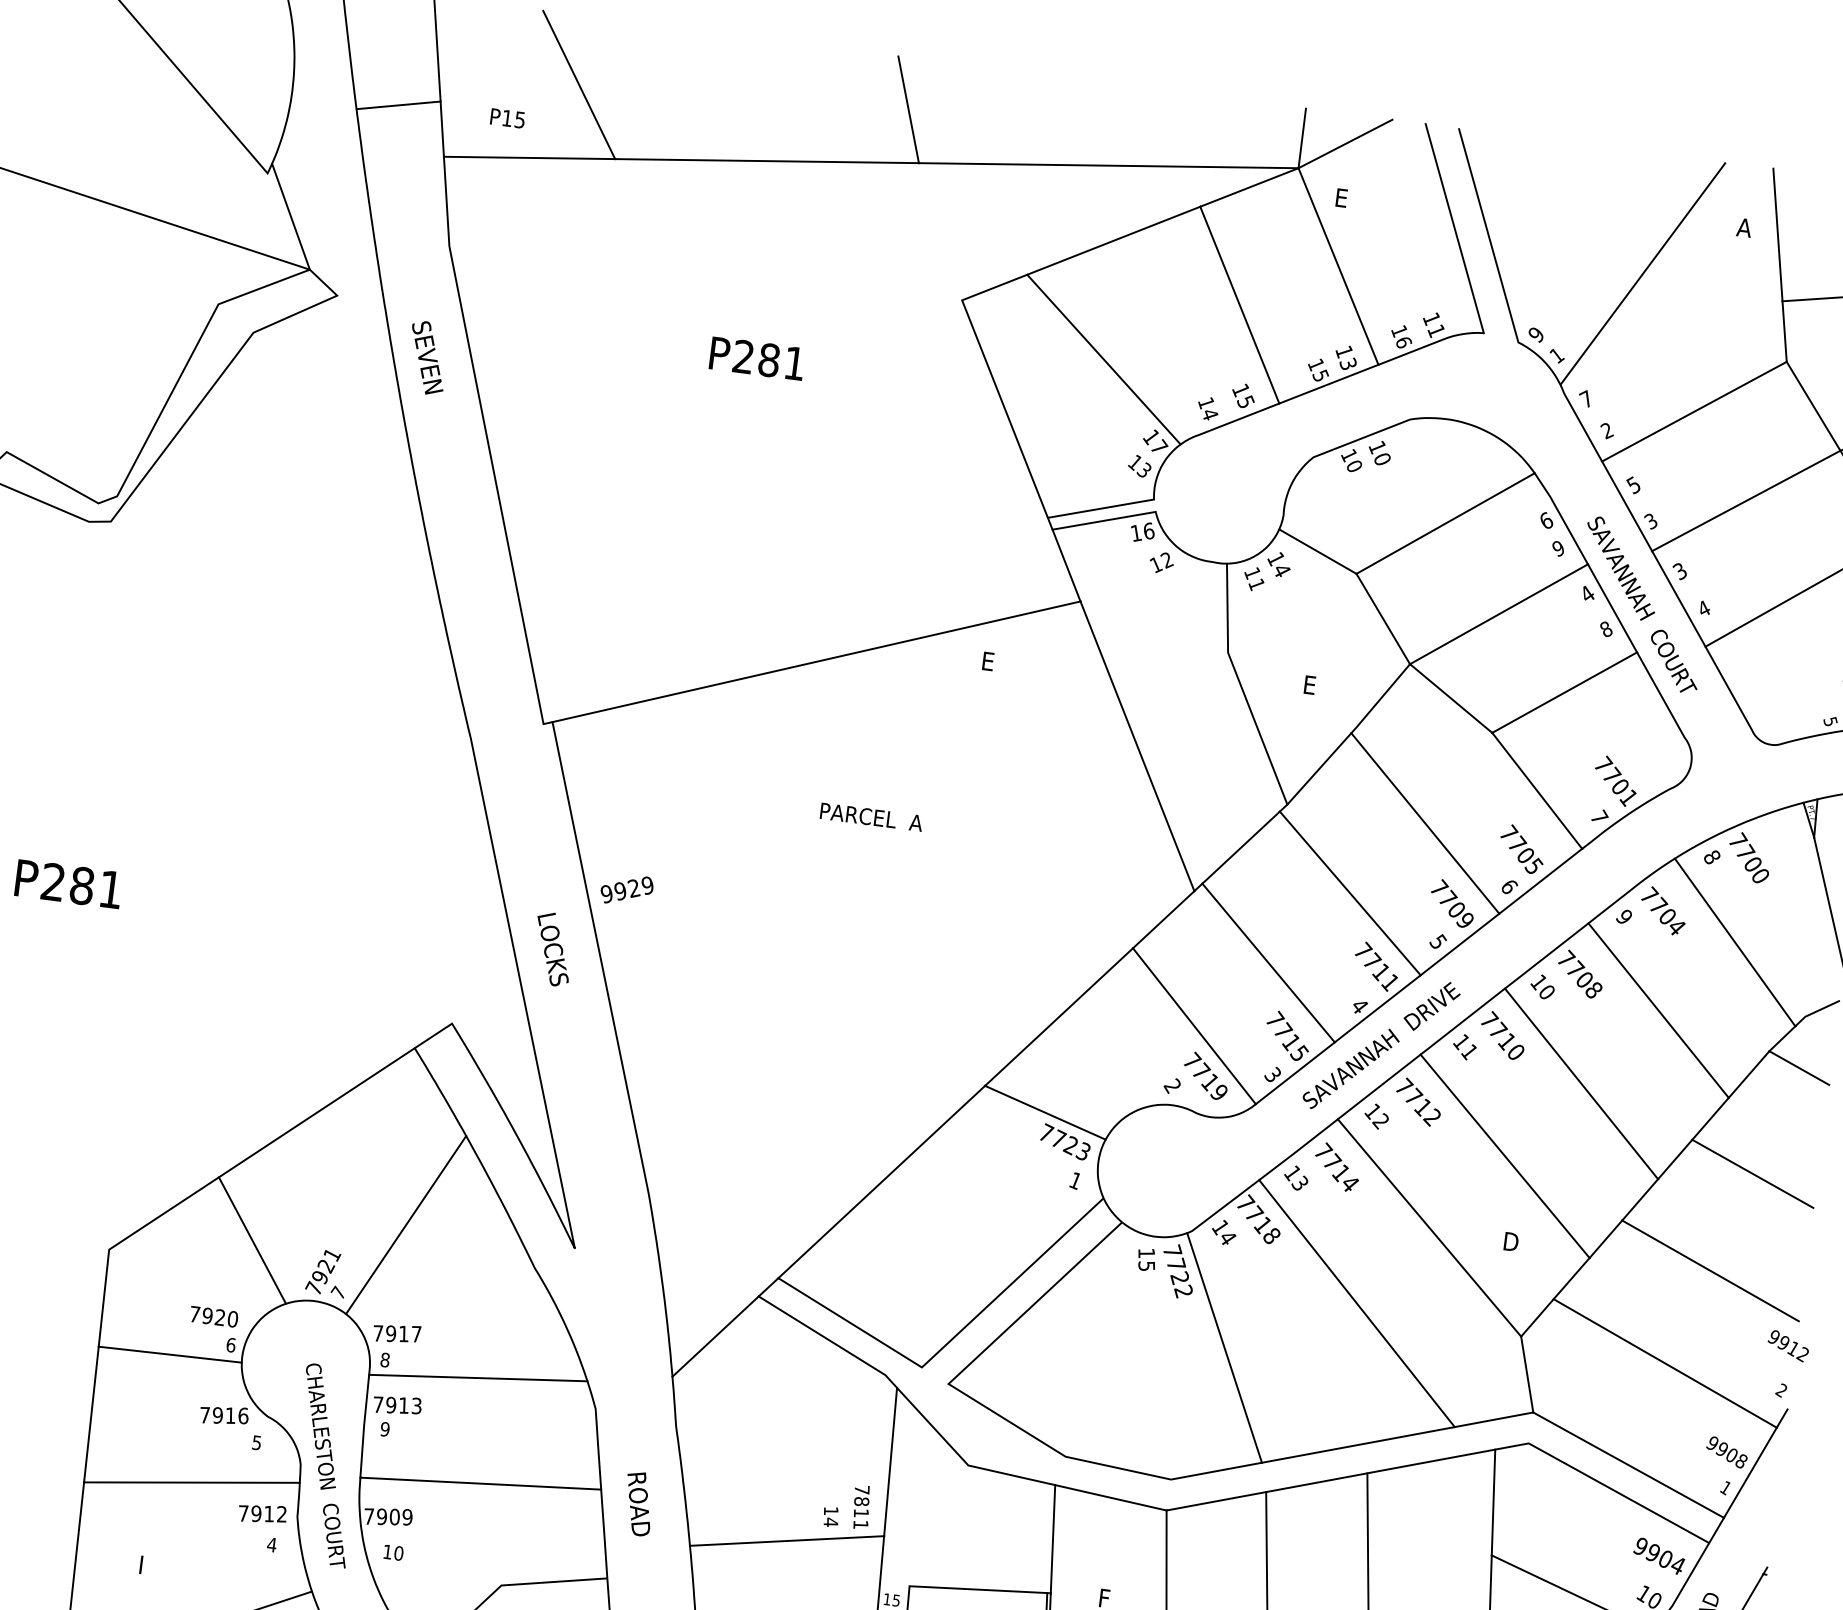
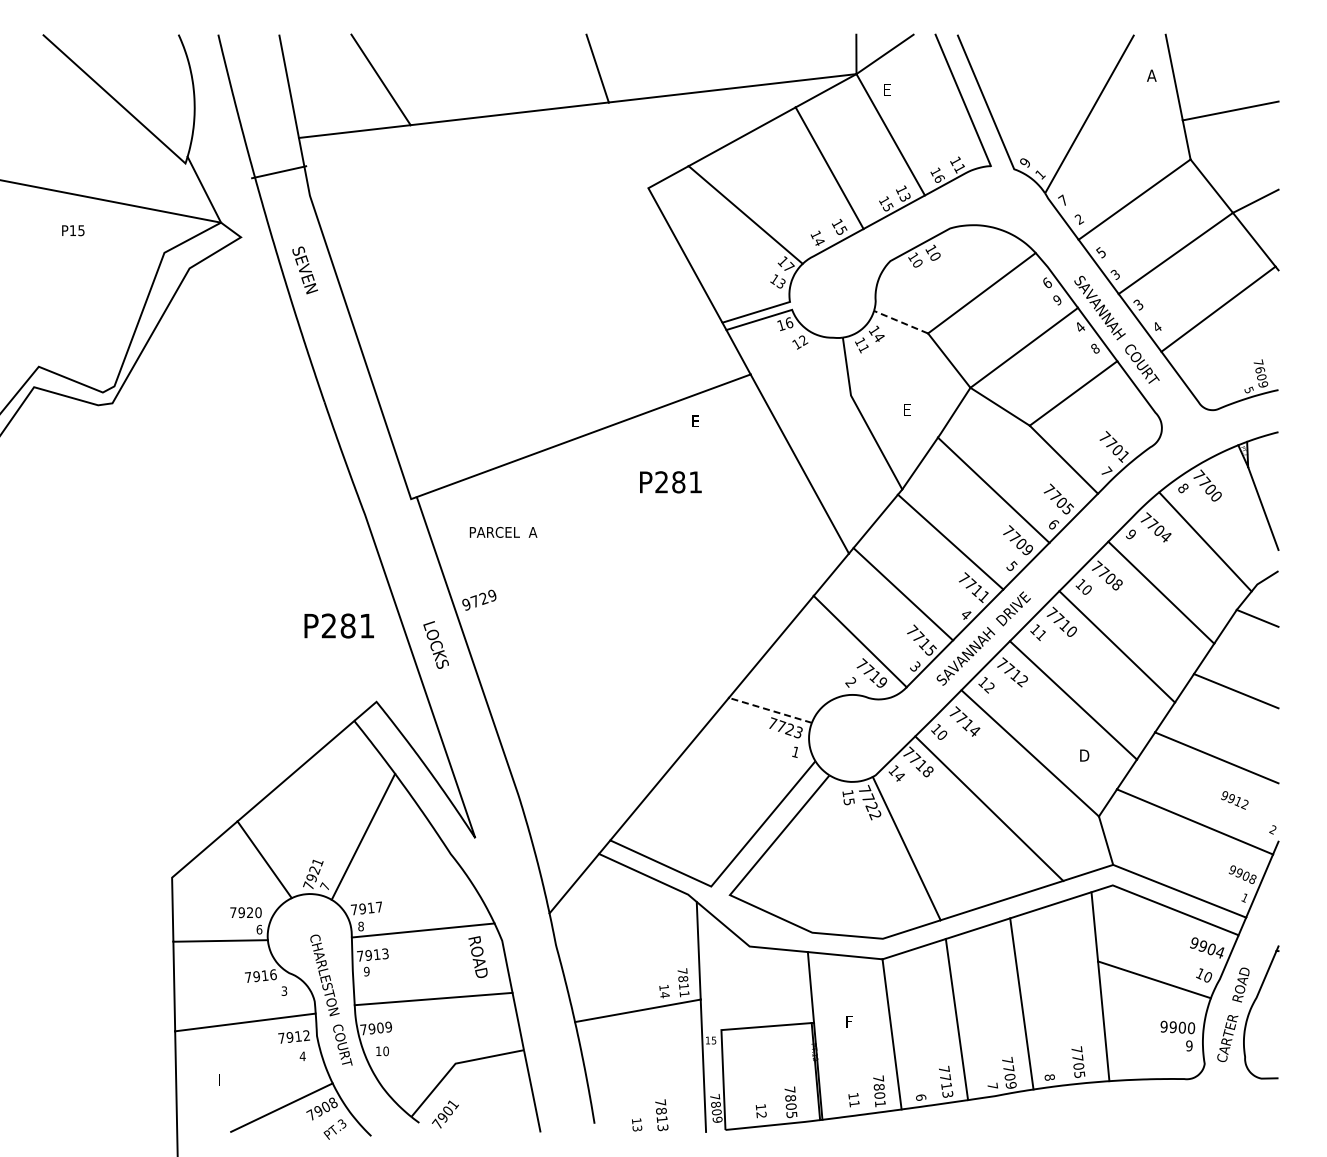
line: (399, 105) -> (279, 172), moved
text: (508, 118) -> (73, 230), moved
text: (756, 358) -> (670, 482), moved
line: (1316, 551) -> (900, 322), solid -> dashed
text: (871, 815) -> (503, 531), moved
text: (67, 883) -> (338, 625), moved
text: (619, 890) -> (474, 601), 9929 -> 9729
line: (1043, 1112) -> (769, 710), solid -> dashed
text: (1297, 1182) -> (940, 734), 13 -> 10
text: (1787, 1346) -> (1234, 800), moved
text: (257, 1441) -> (284, 990), 5 -> 3
text: (637, 1504) -> (477, 957), moved

